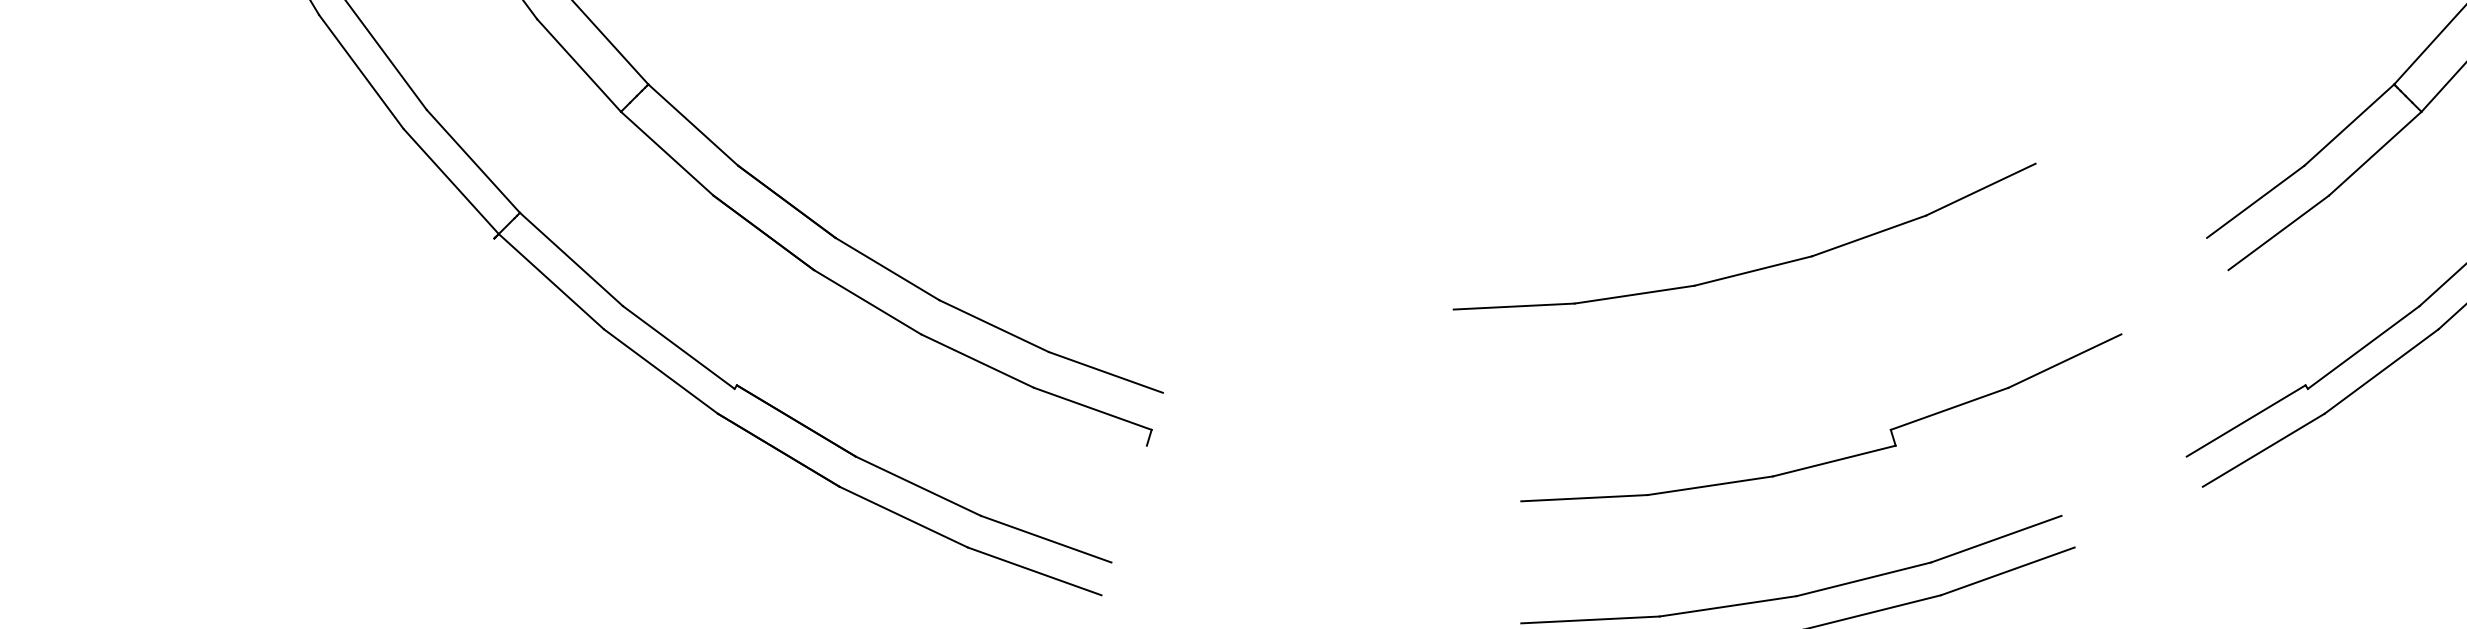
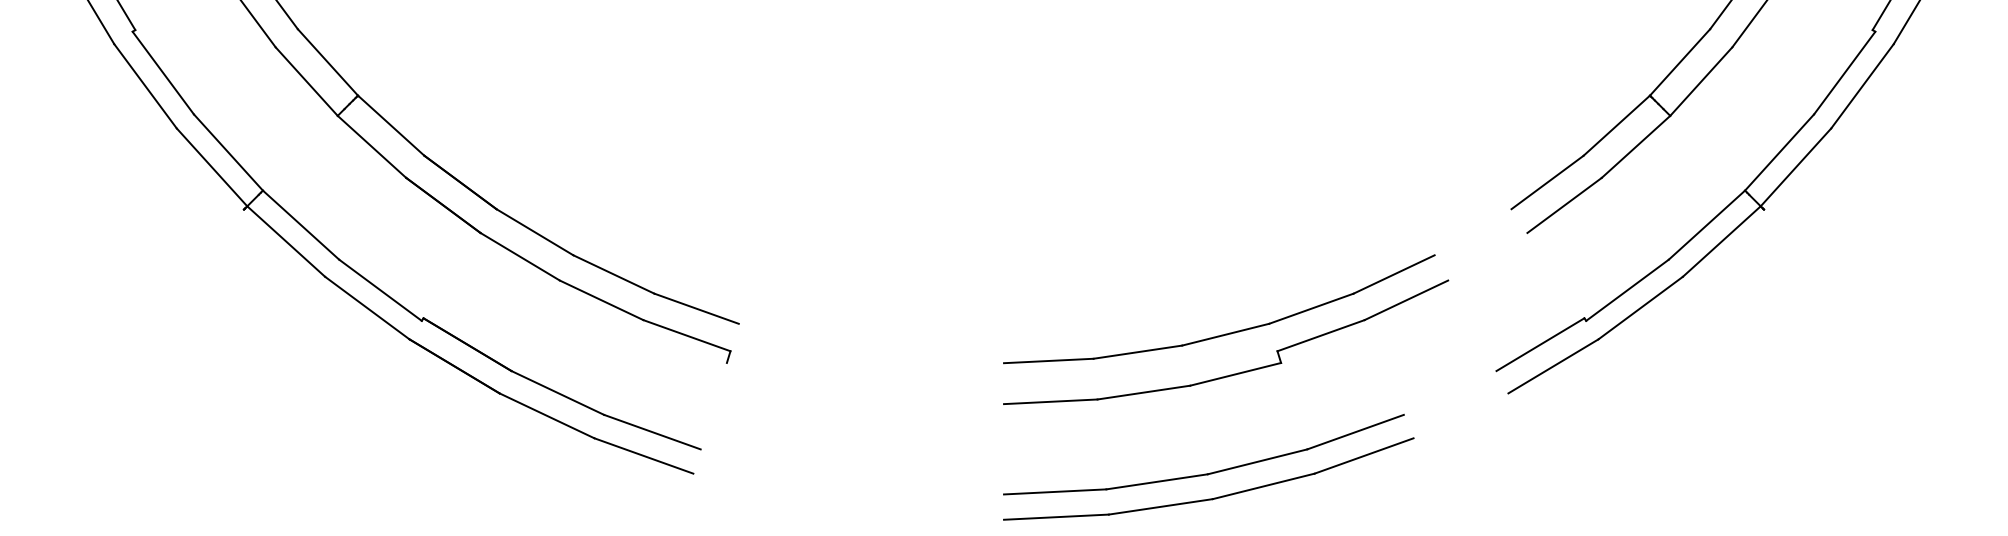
part: (1752, 269) -> (1225, 333), moved

